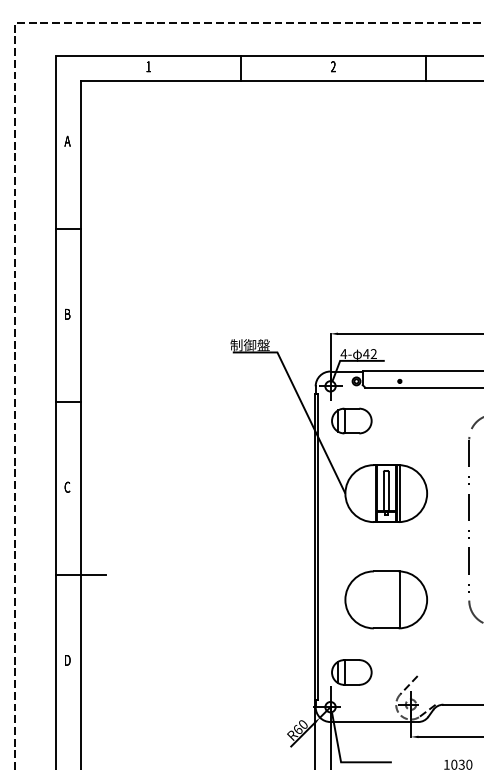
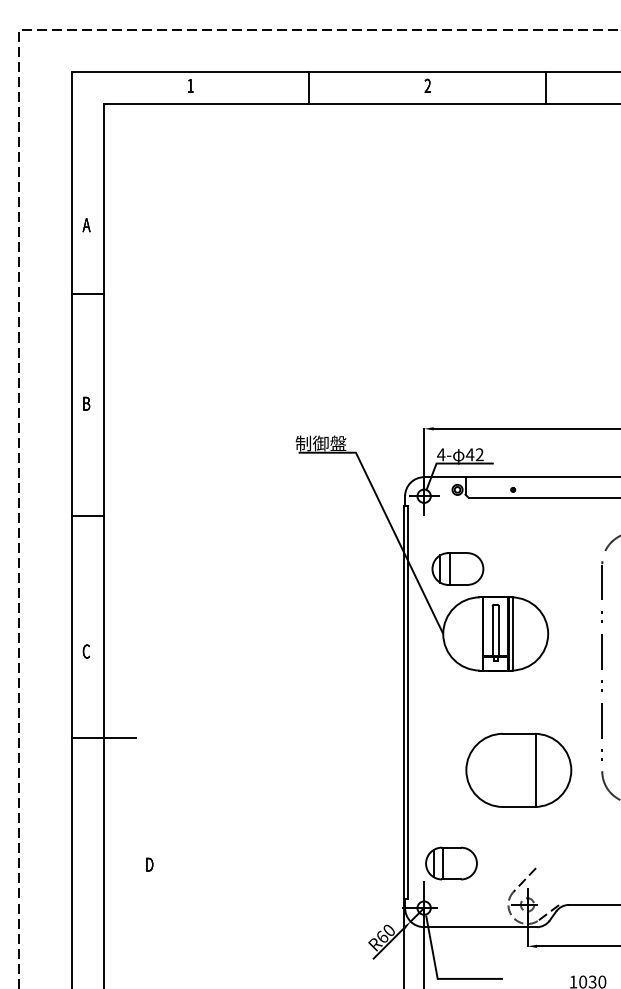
text: (67, 140) -> (86, 224), moved
part: (351, 420) -> (457, 568), moved
text: (67, 486) -> (86, 650), moved
part: (385, 599) -> (517, 769), moved
text: (67, 660) -> (149, 864), moved

